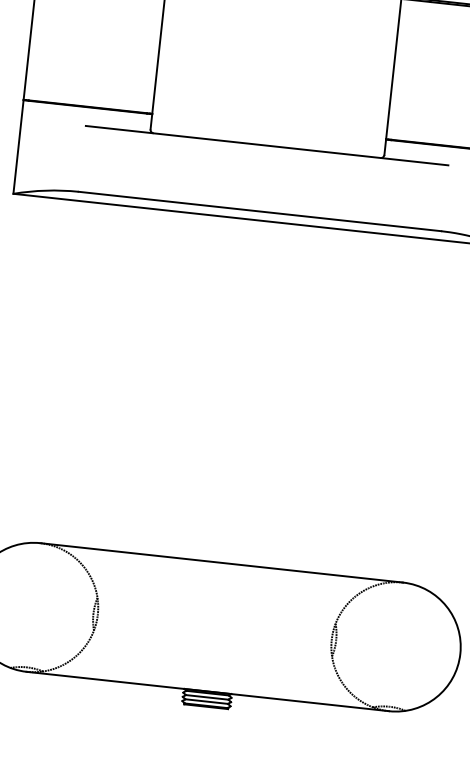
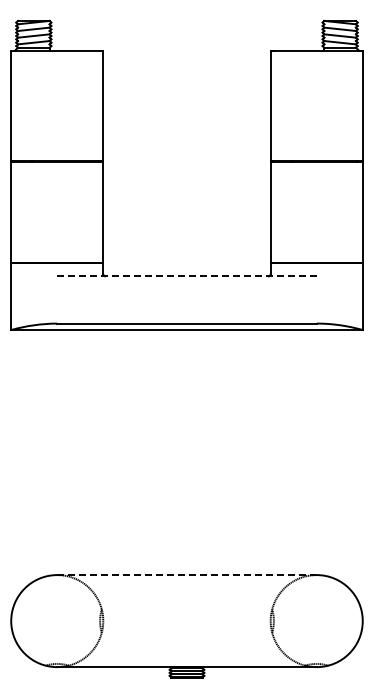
line: (266, 145) -> (186, 276), solid -> dashed
line: (221, 563) -> (186, 575), solid -> dashed

